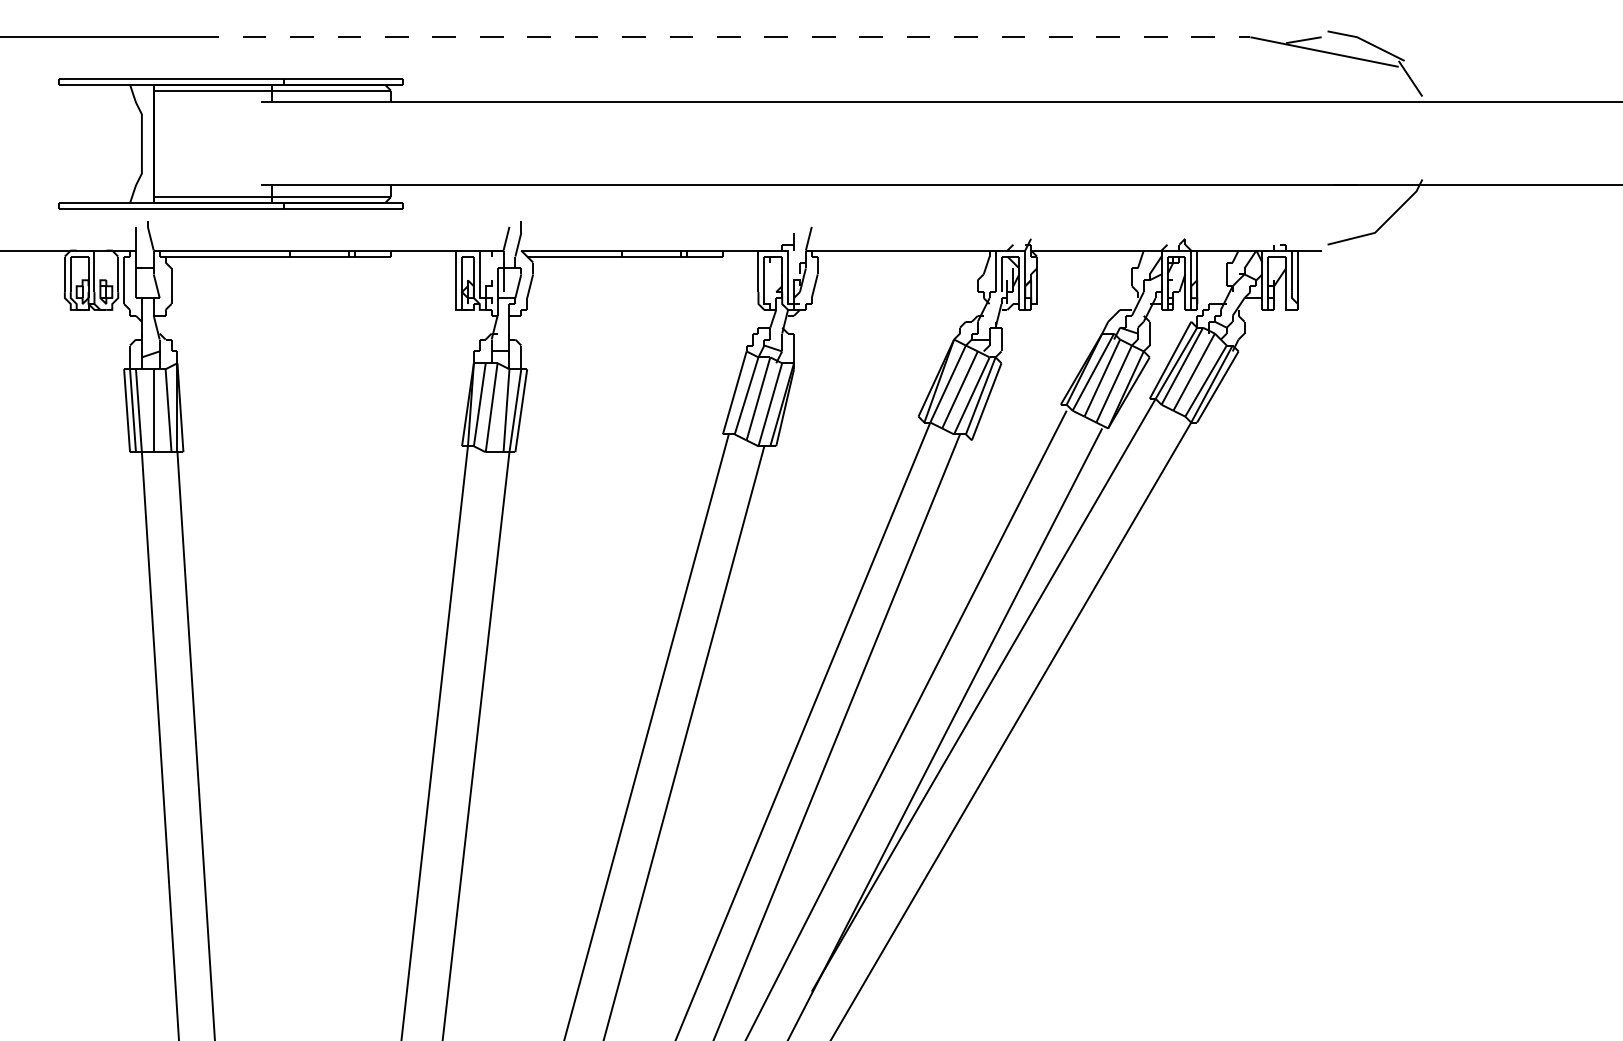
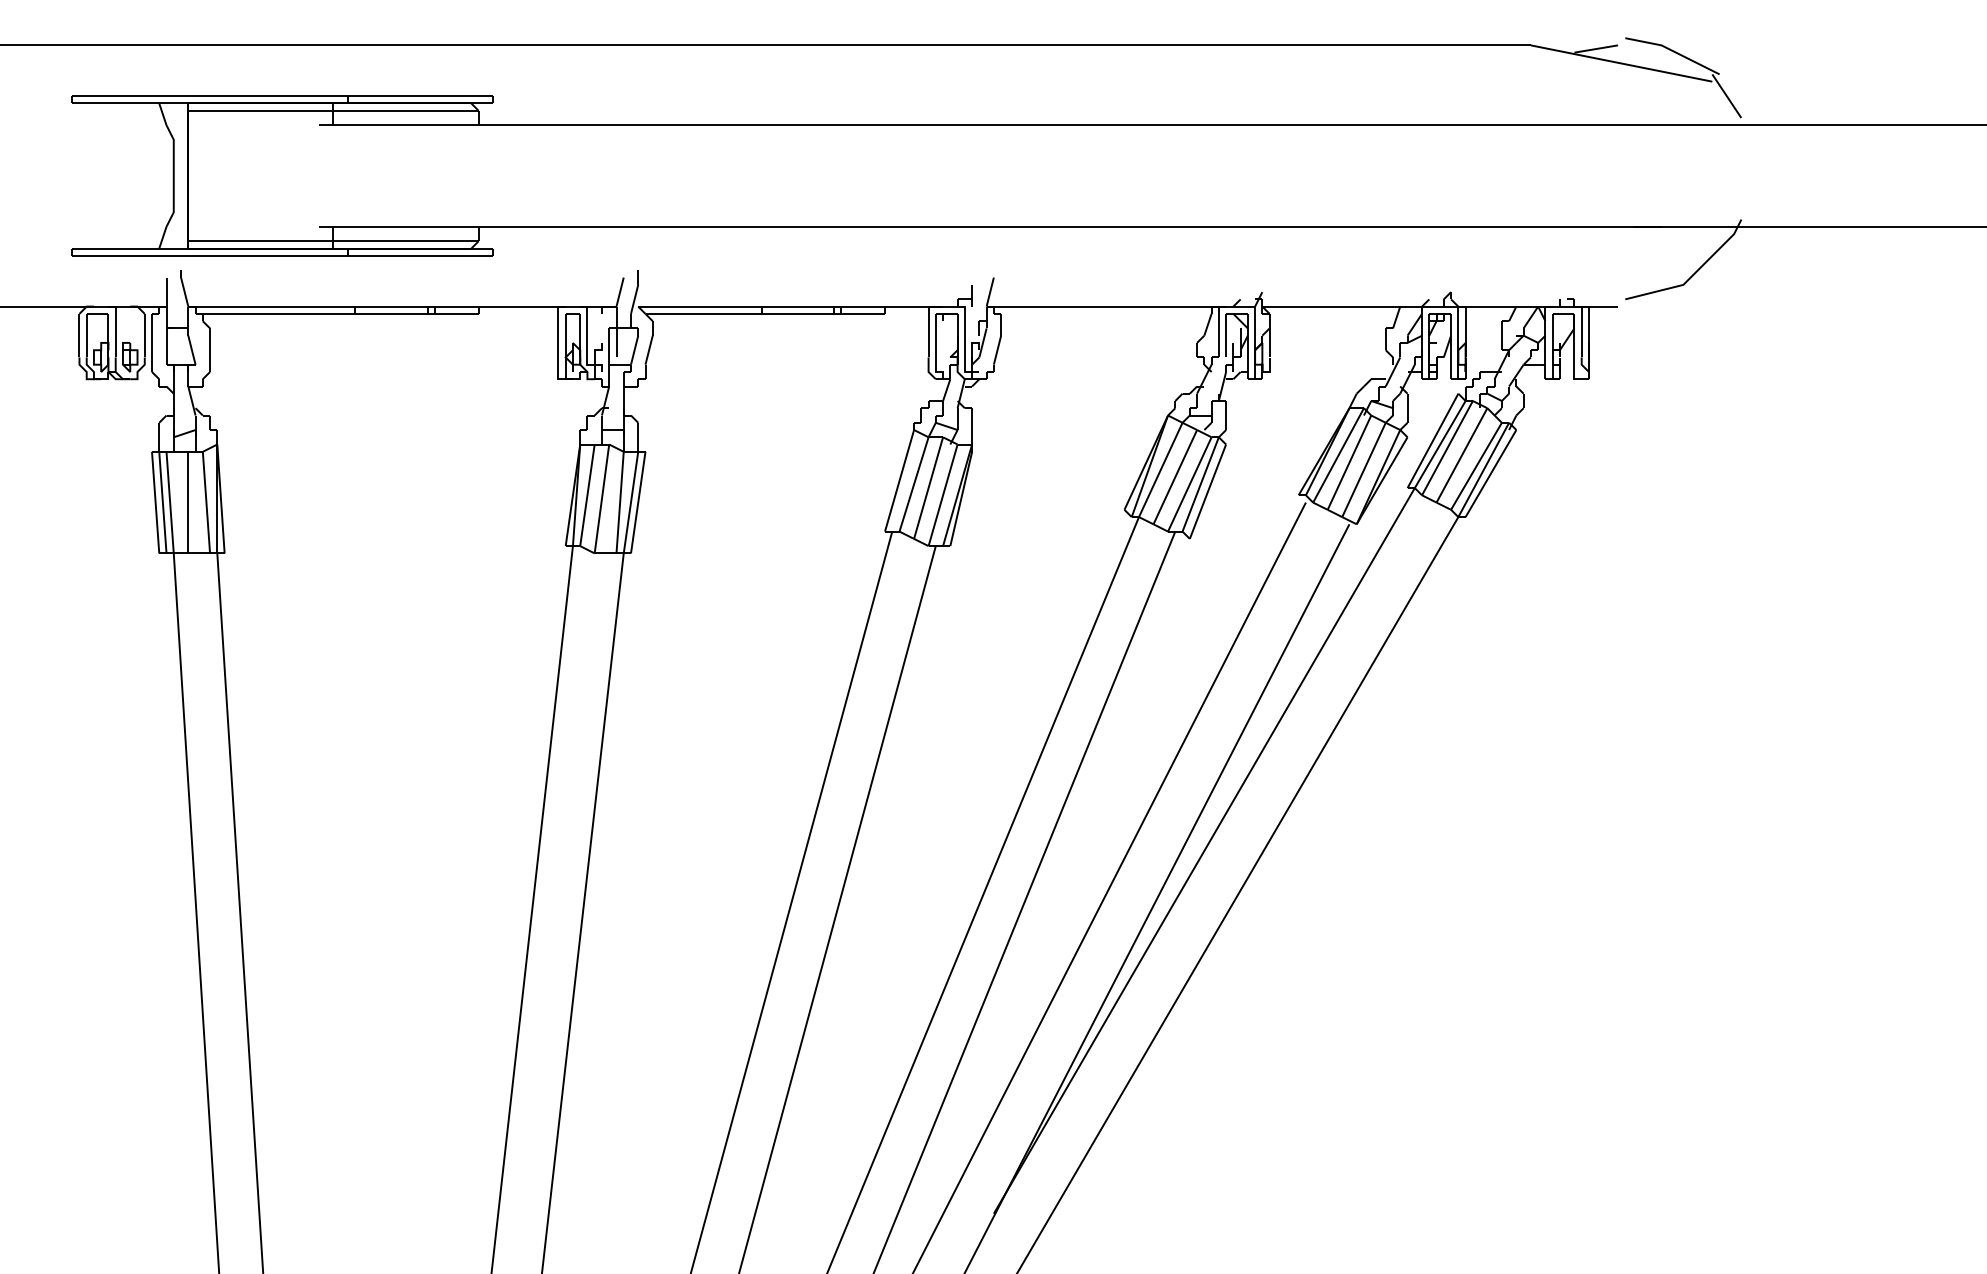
line: (722, 37) -> (884, 45), dashed -> solid

